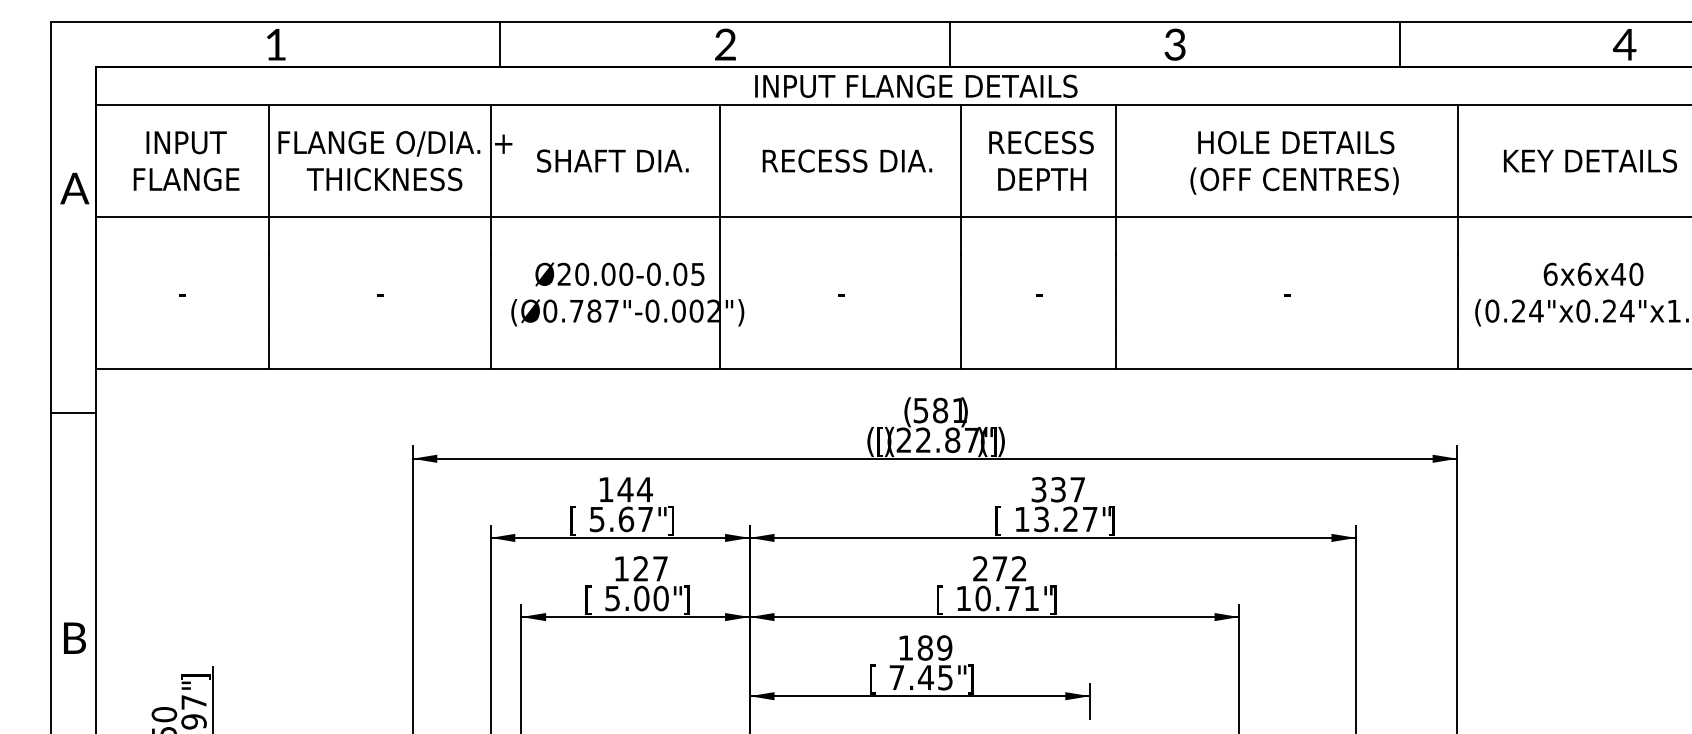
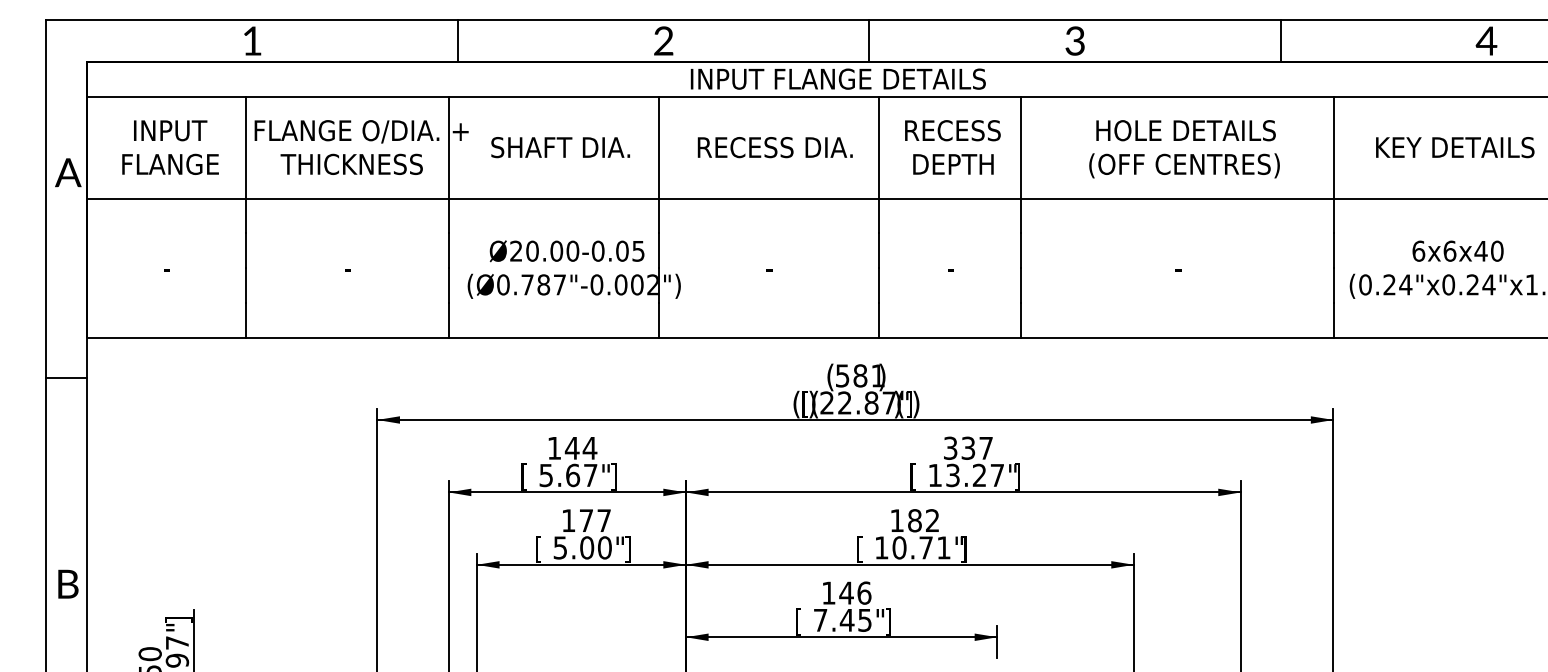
text: (640, 568) -> (585, 520), 127 -> 177
text: (990, 568) -> (906, 520), 272 -> 182
text: (934, 647) -> (854, 592), 189 -> 146

